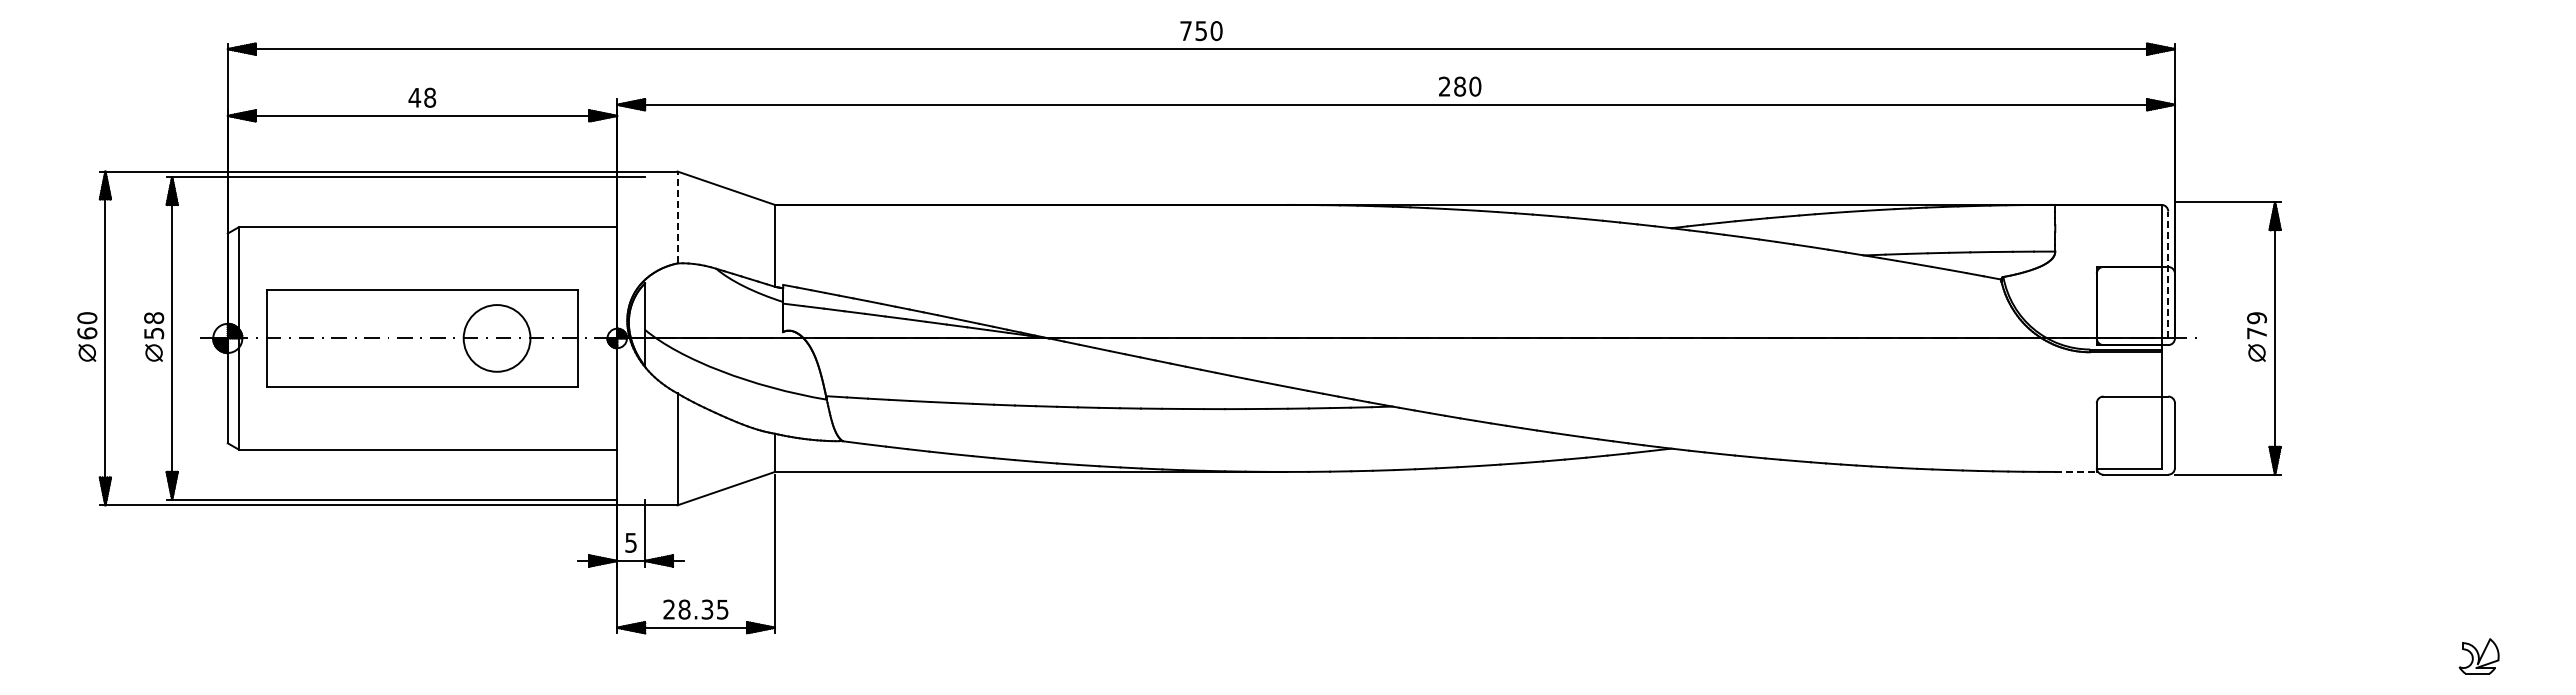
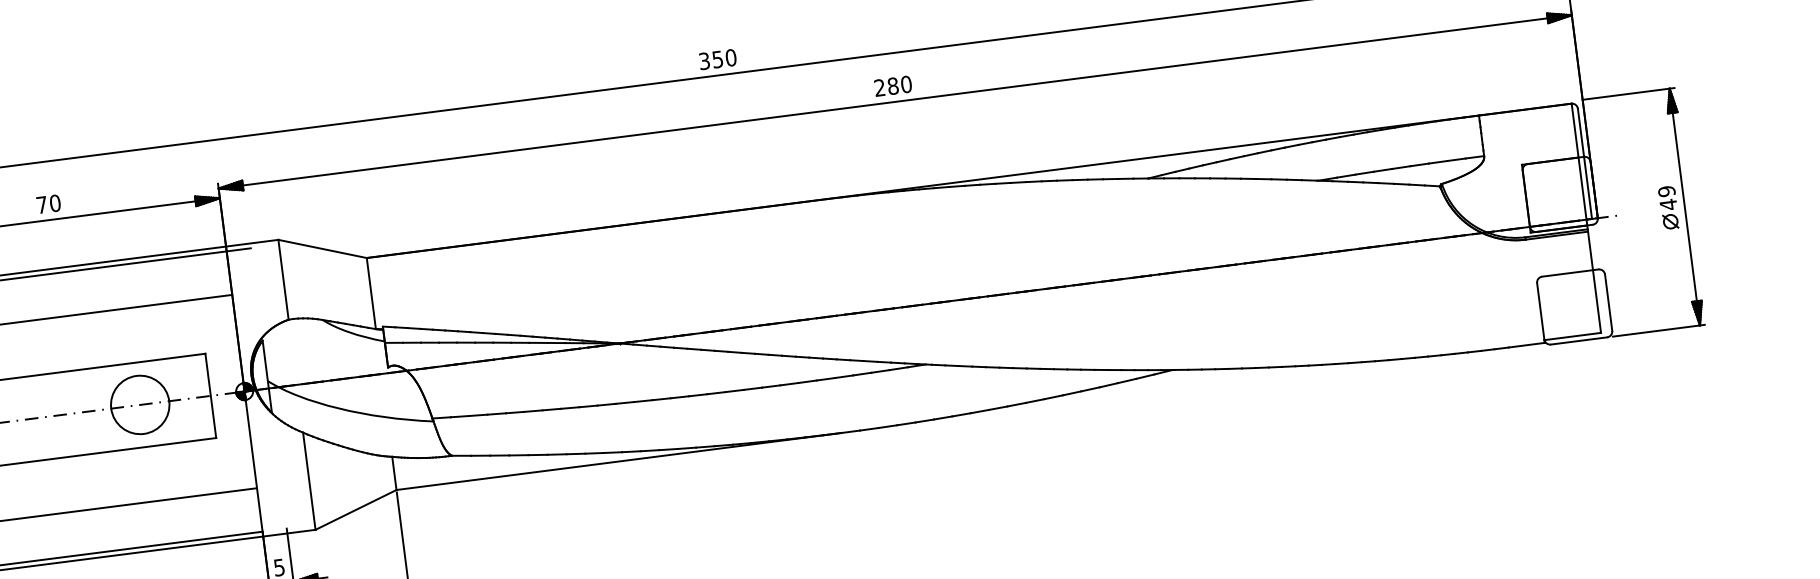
text: (1185, 31) -> (704, 61), 750 -> 350
text: (1460, 86) -> (893, 85), moved
text: (422, 97) -> (48, 203), 48 -> 70
line: (677, 217) -> (283, 279), dashed -> solid
line: (2168, 274) -> (1585, 163), dashed -> solid
text: (2256, 333) -> (1668, 204), 79 -> 49
line: (2076, 471) -> (1527, 344), dashed -> solid

